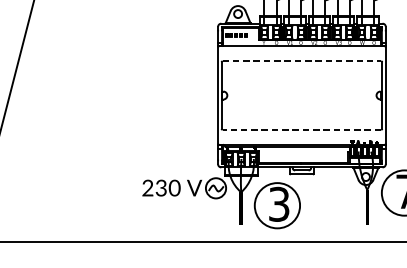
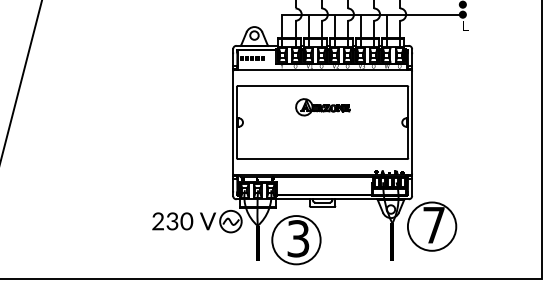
line: (301, 61) -> (322, 86), dashed -> solid
part: (301, 81) -> (322, 107), added
line: (301, 130) -> (322, 159), dashed -> solid

